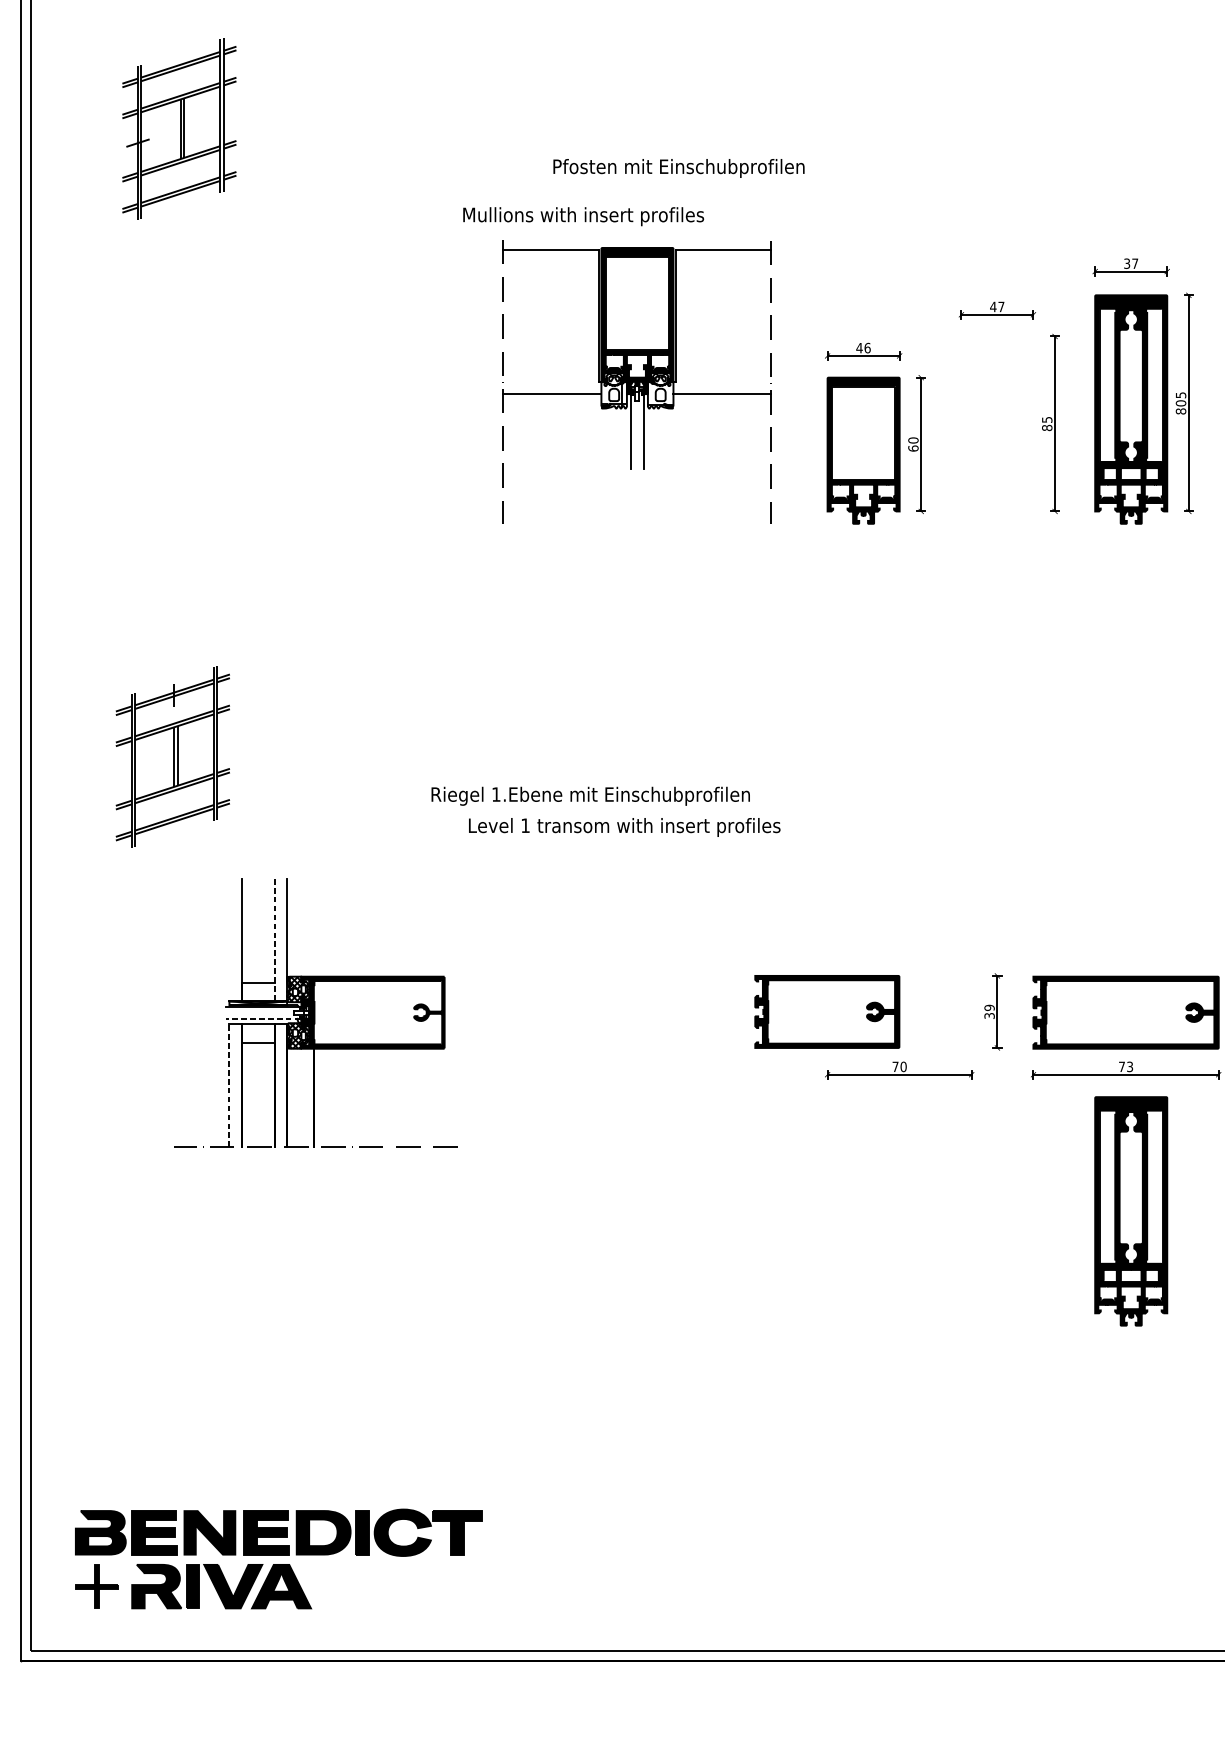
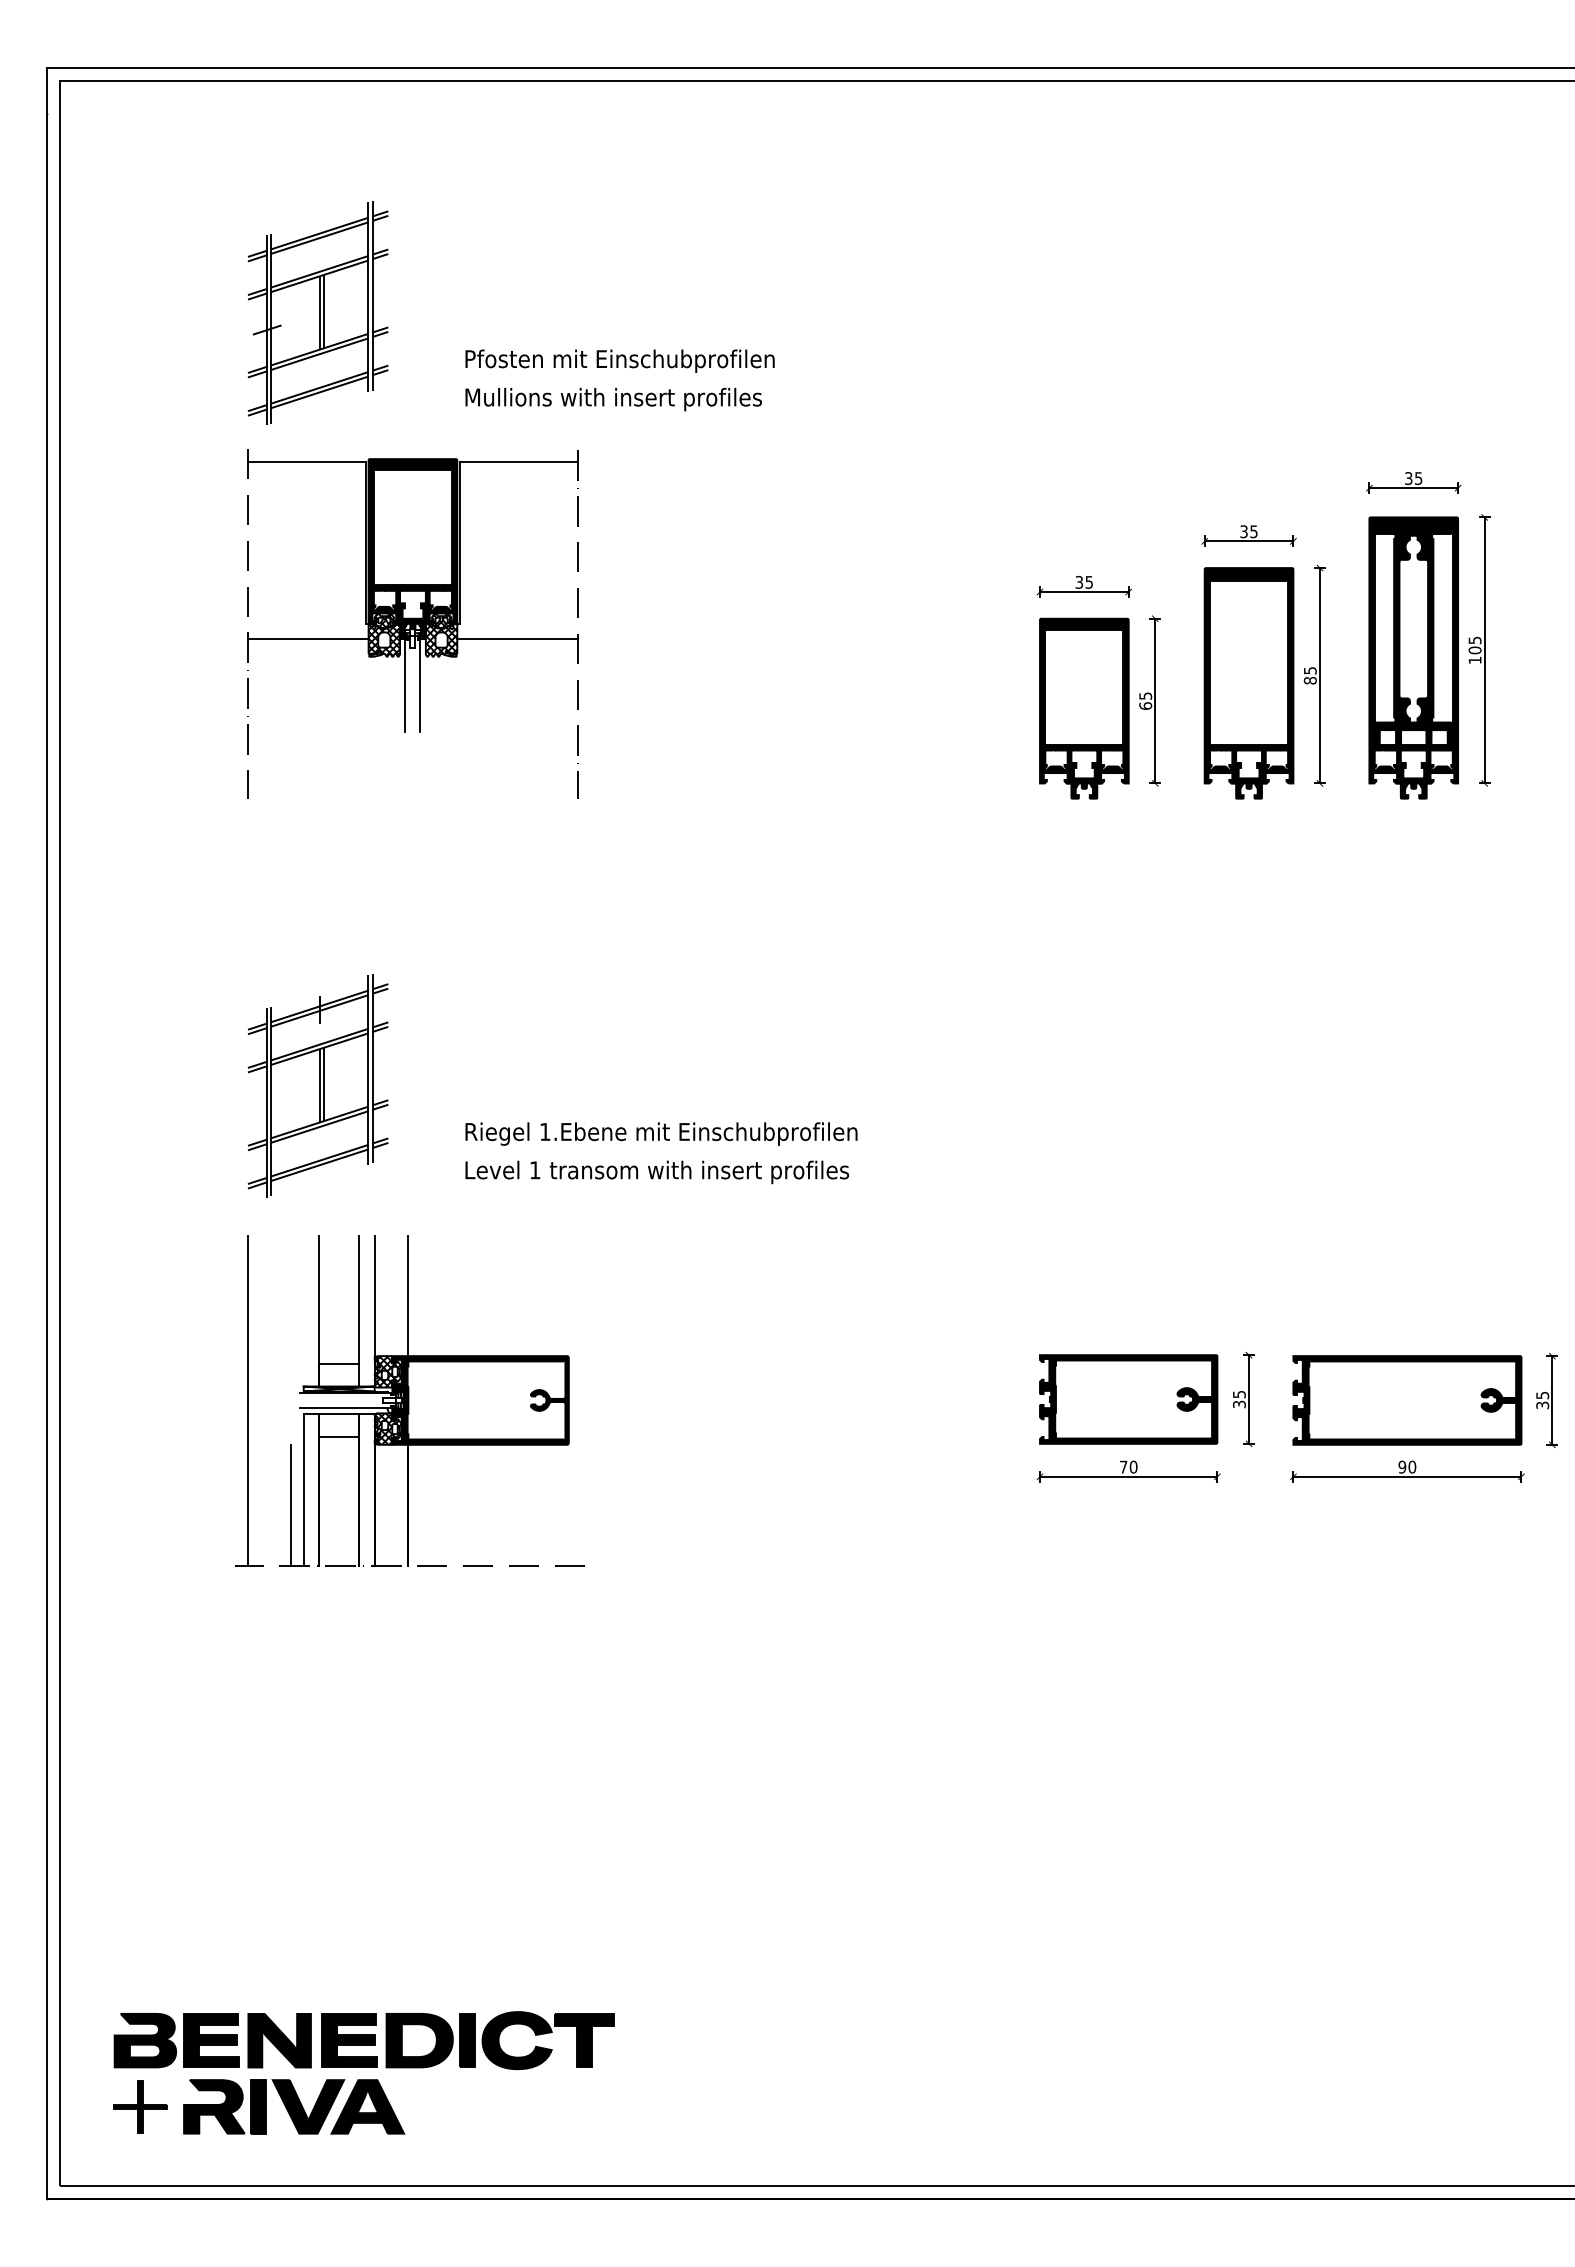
part: (178, 128) -> (317, 312), moved
text: (678, 167) -> (619, 360), moved
text: (583, 216) -> (613, 399), moved
text: (1135, 263) -> (1418, 478), 37 -> 35
text: (996, 306) -> (1248, 531), 47 -> 35
text: (863, 347) -> (1084, 581), 46 -> 35
part: (637, 381) -> (412, 623), moved
text: (1180, 411) -> (1474, 660), 805 -> 105
part: (996, 430) -> (1248, 683), added
text: (913, 440) -> (1145, 695), 60 -> 65
part: (172, 756) -> (317, 1085), moved
text: (590, 795) -> (661, 1133), moved
text: (624, 827) -> (657, 1172), moved
line: (313, 927) -> (407, 1295), added
line: (274, 940) -> (359, 1311), dashed -> solid
text: (989, 1007) -> (1239, 1394), 39 -> 35
part: (827, 1011) -> (1128, 1399), moved
line: (184, 1012) -> (248, 1400), added
line: (263, 1019) -> (345, 1408), dashed -> solid
text: (1126, 1066) -> (1407, 1466), 73 -> 90
line: (229, 1085) -> (303, 1490), dashed -> solid
line: (219, 1097) -> (291, 1504), added
part: (1131, 1210) -> (1413, 1644), removed

